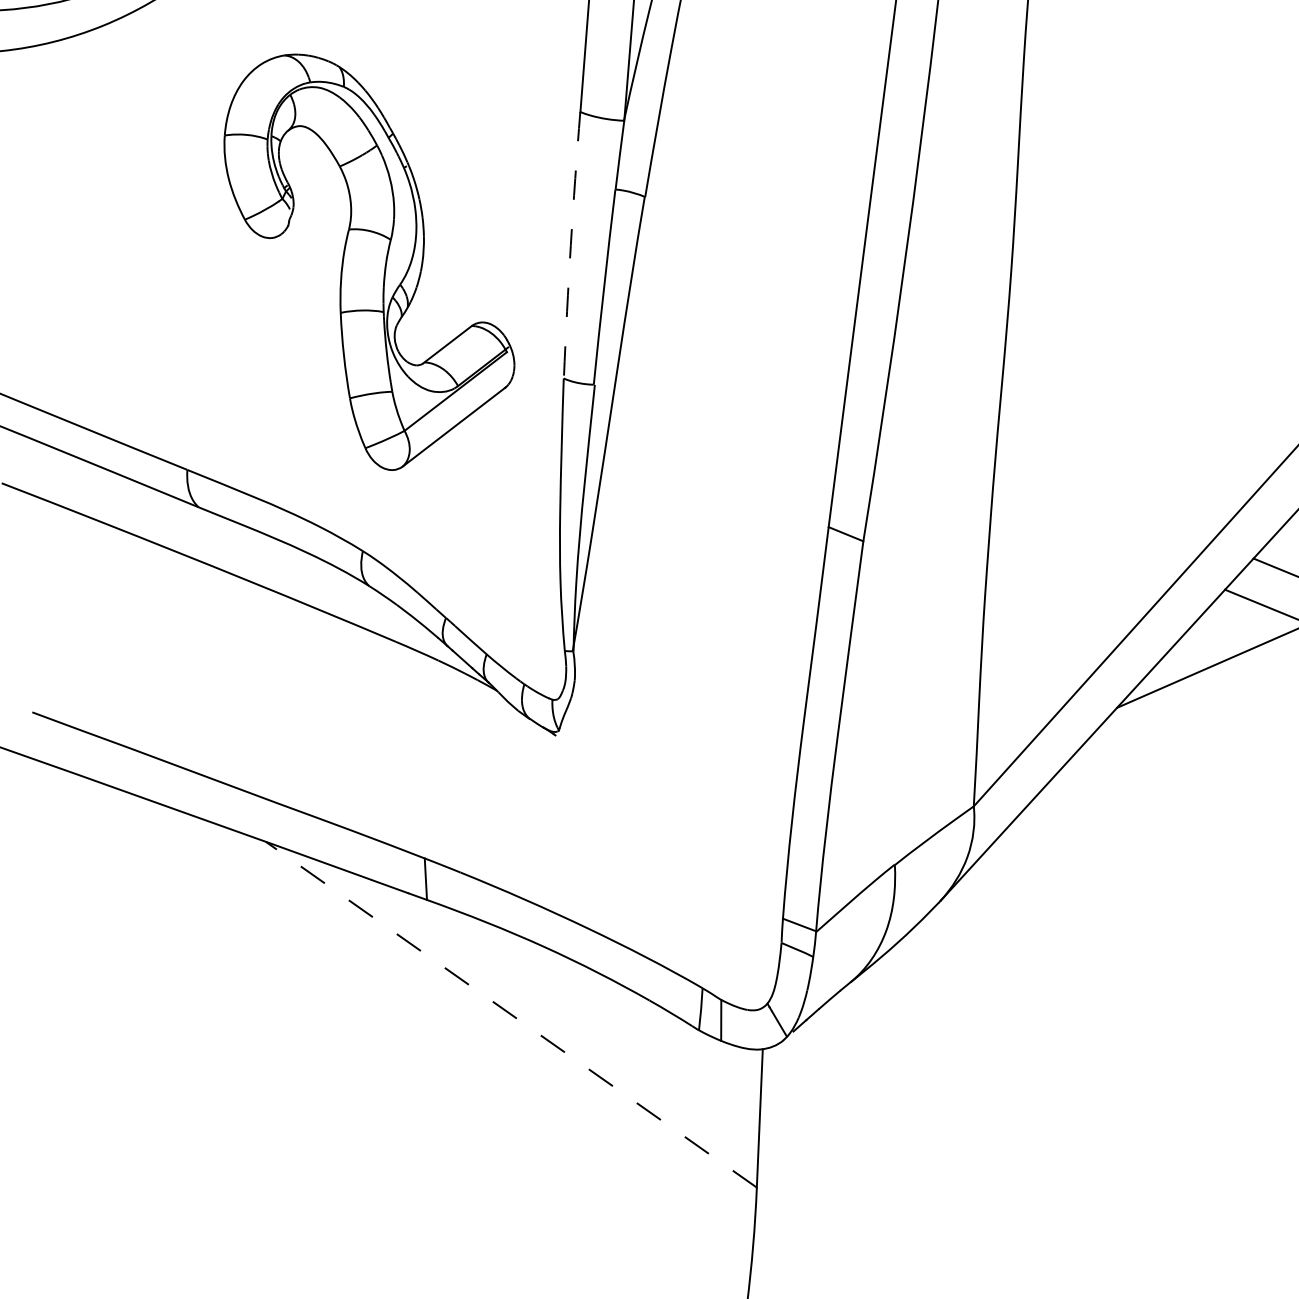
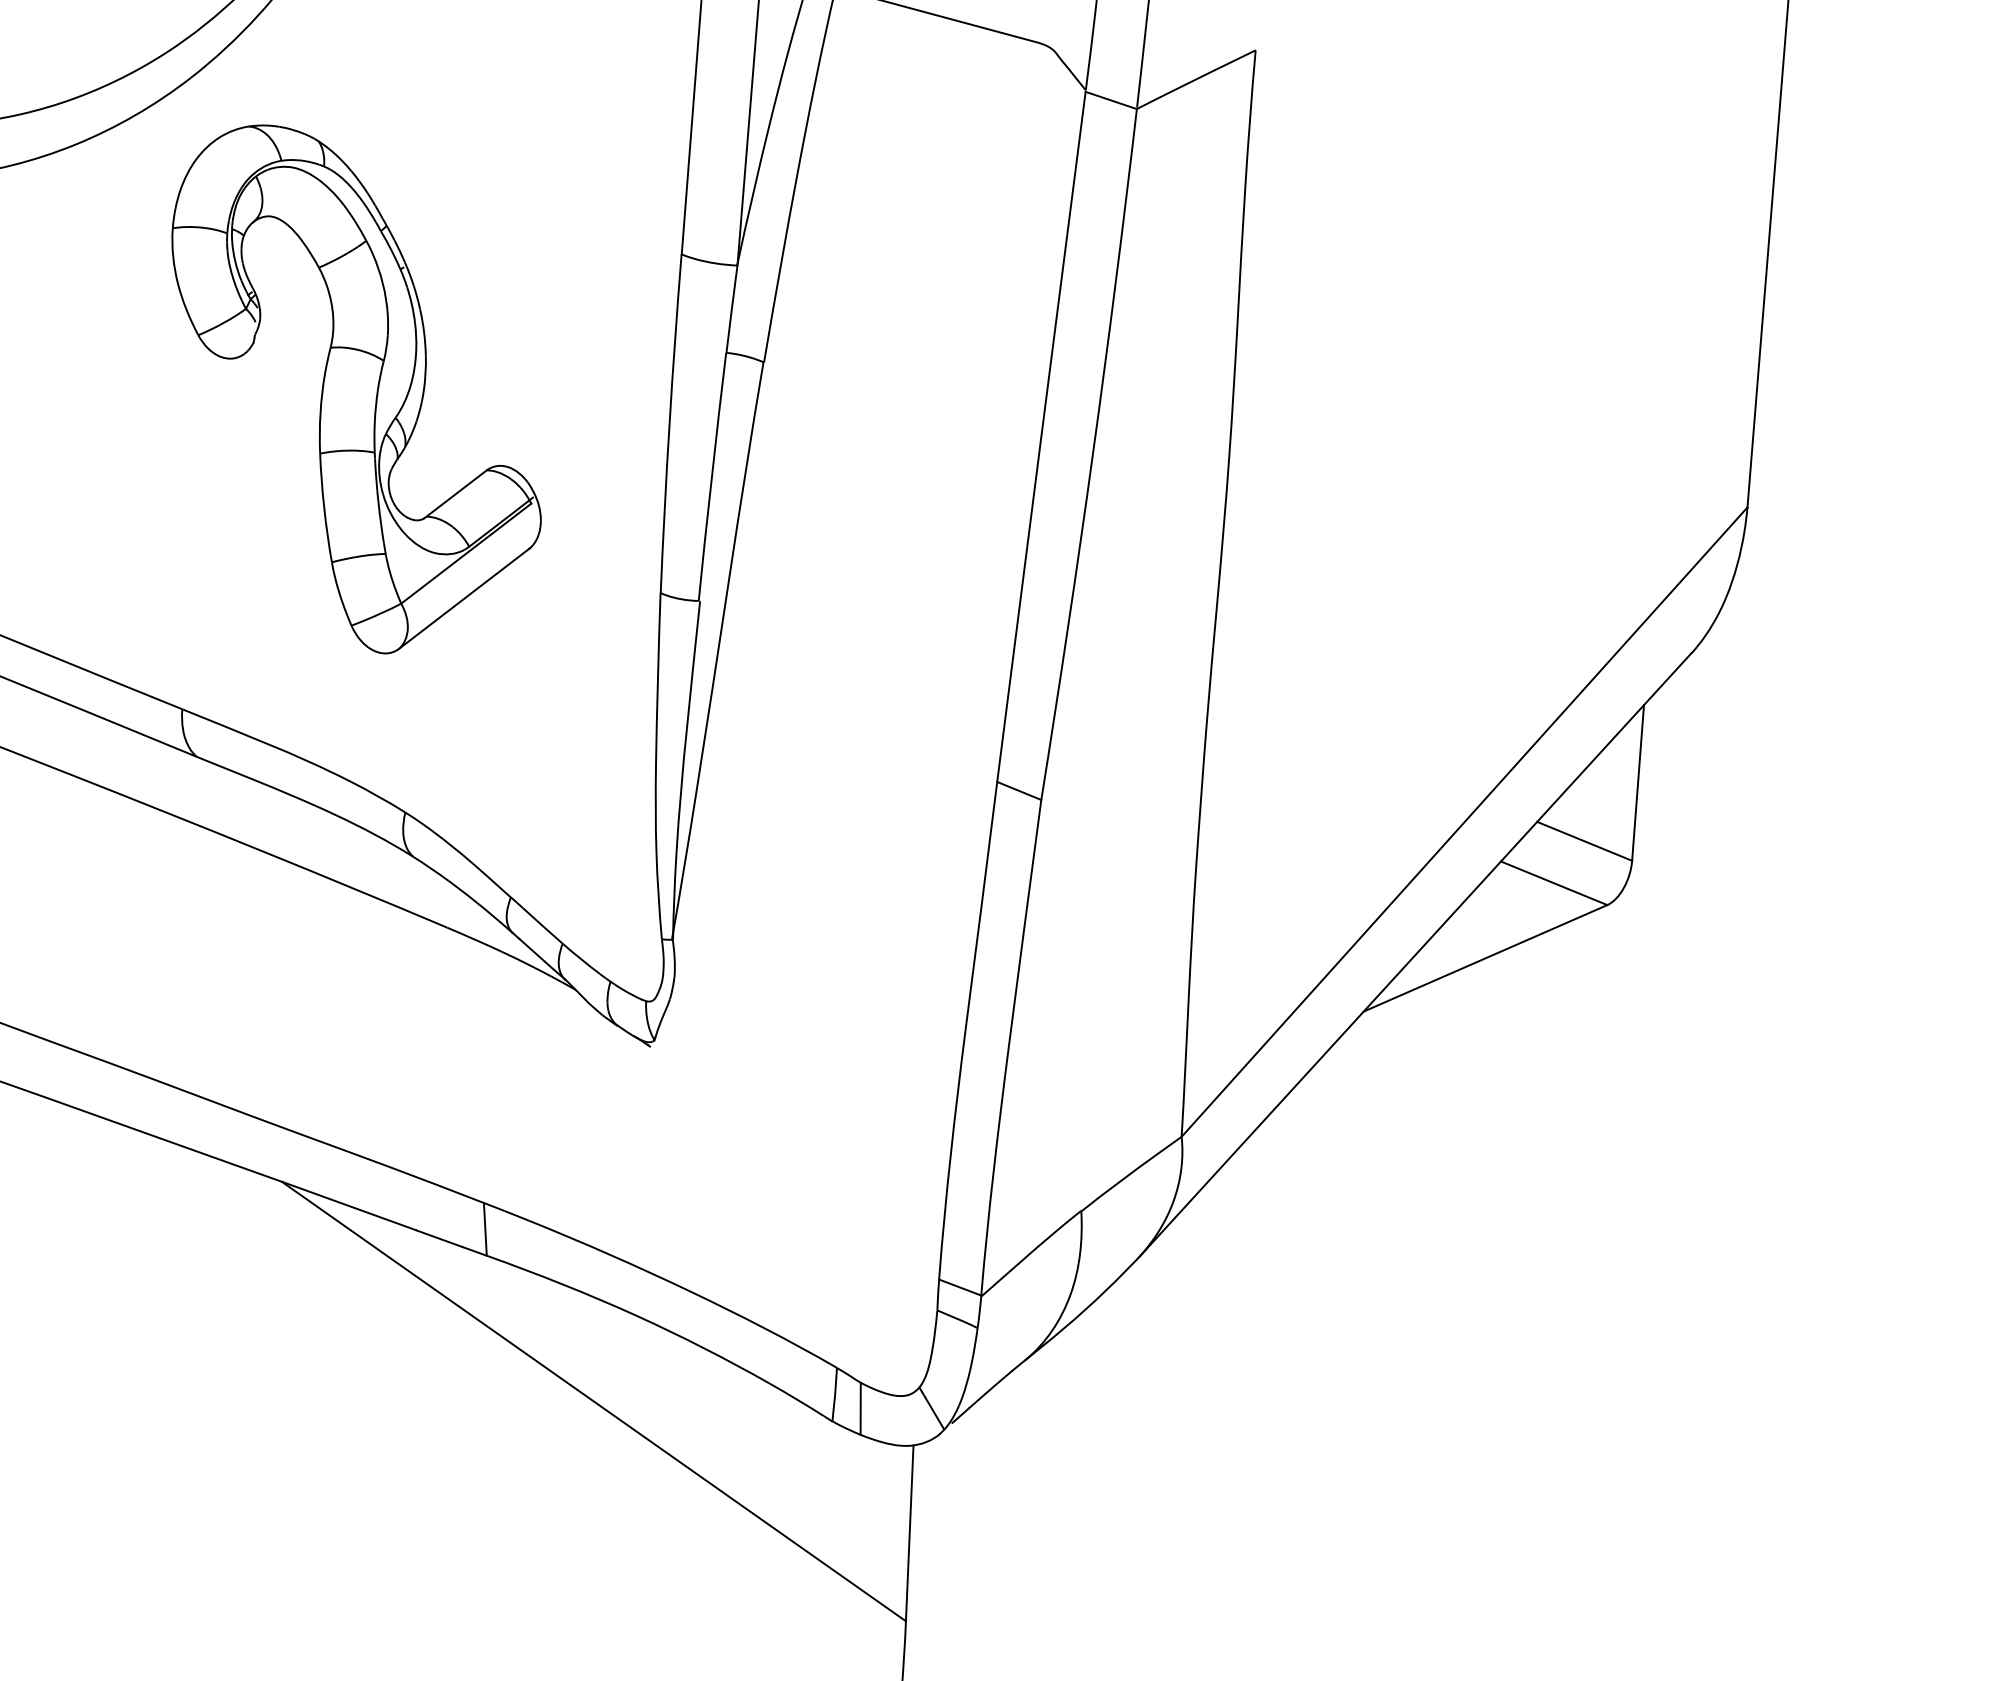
arc: (570, 245) -> (669, 423), dashed -> solid
part: (369, 262) -> (356, 389), moved
line: (510, 1014) -> (593, 1401), dashed -> solid

